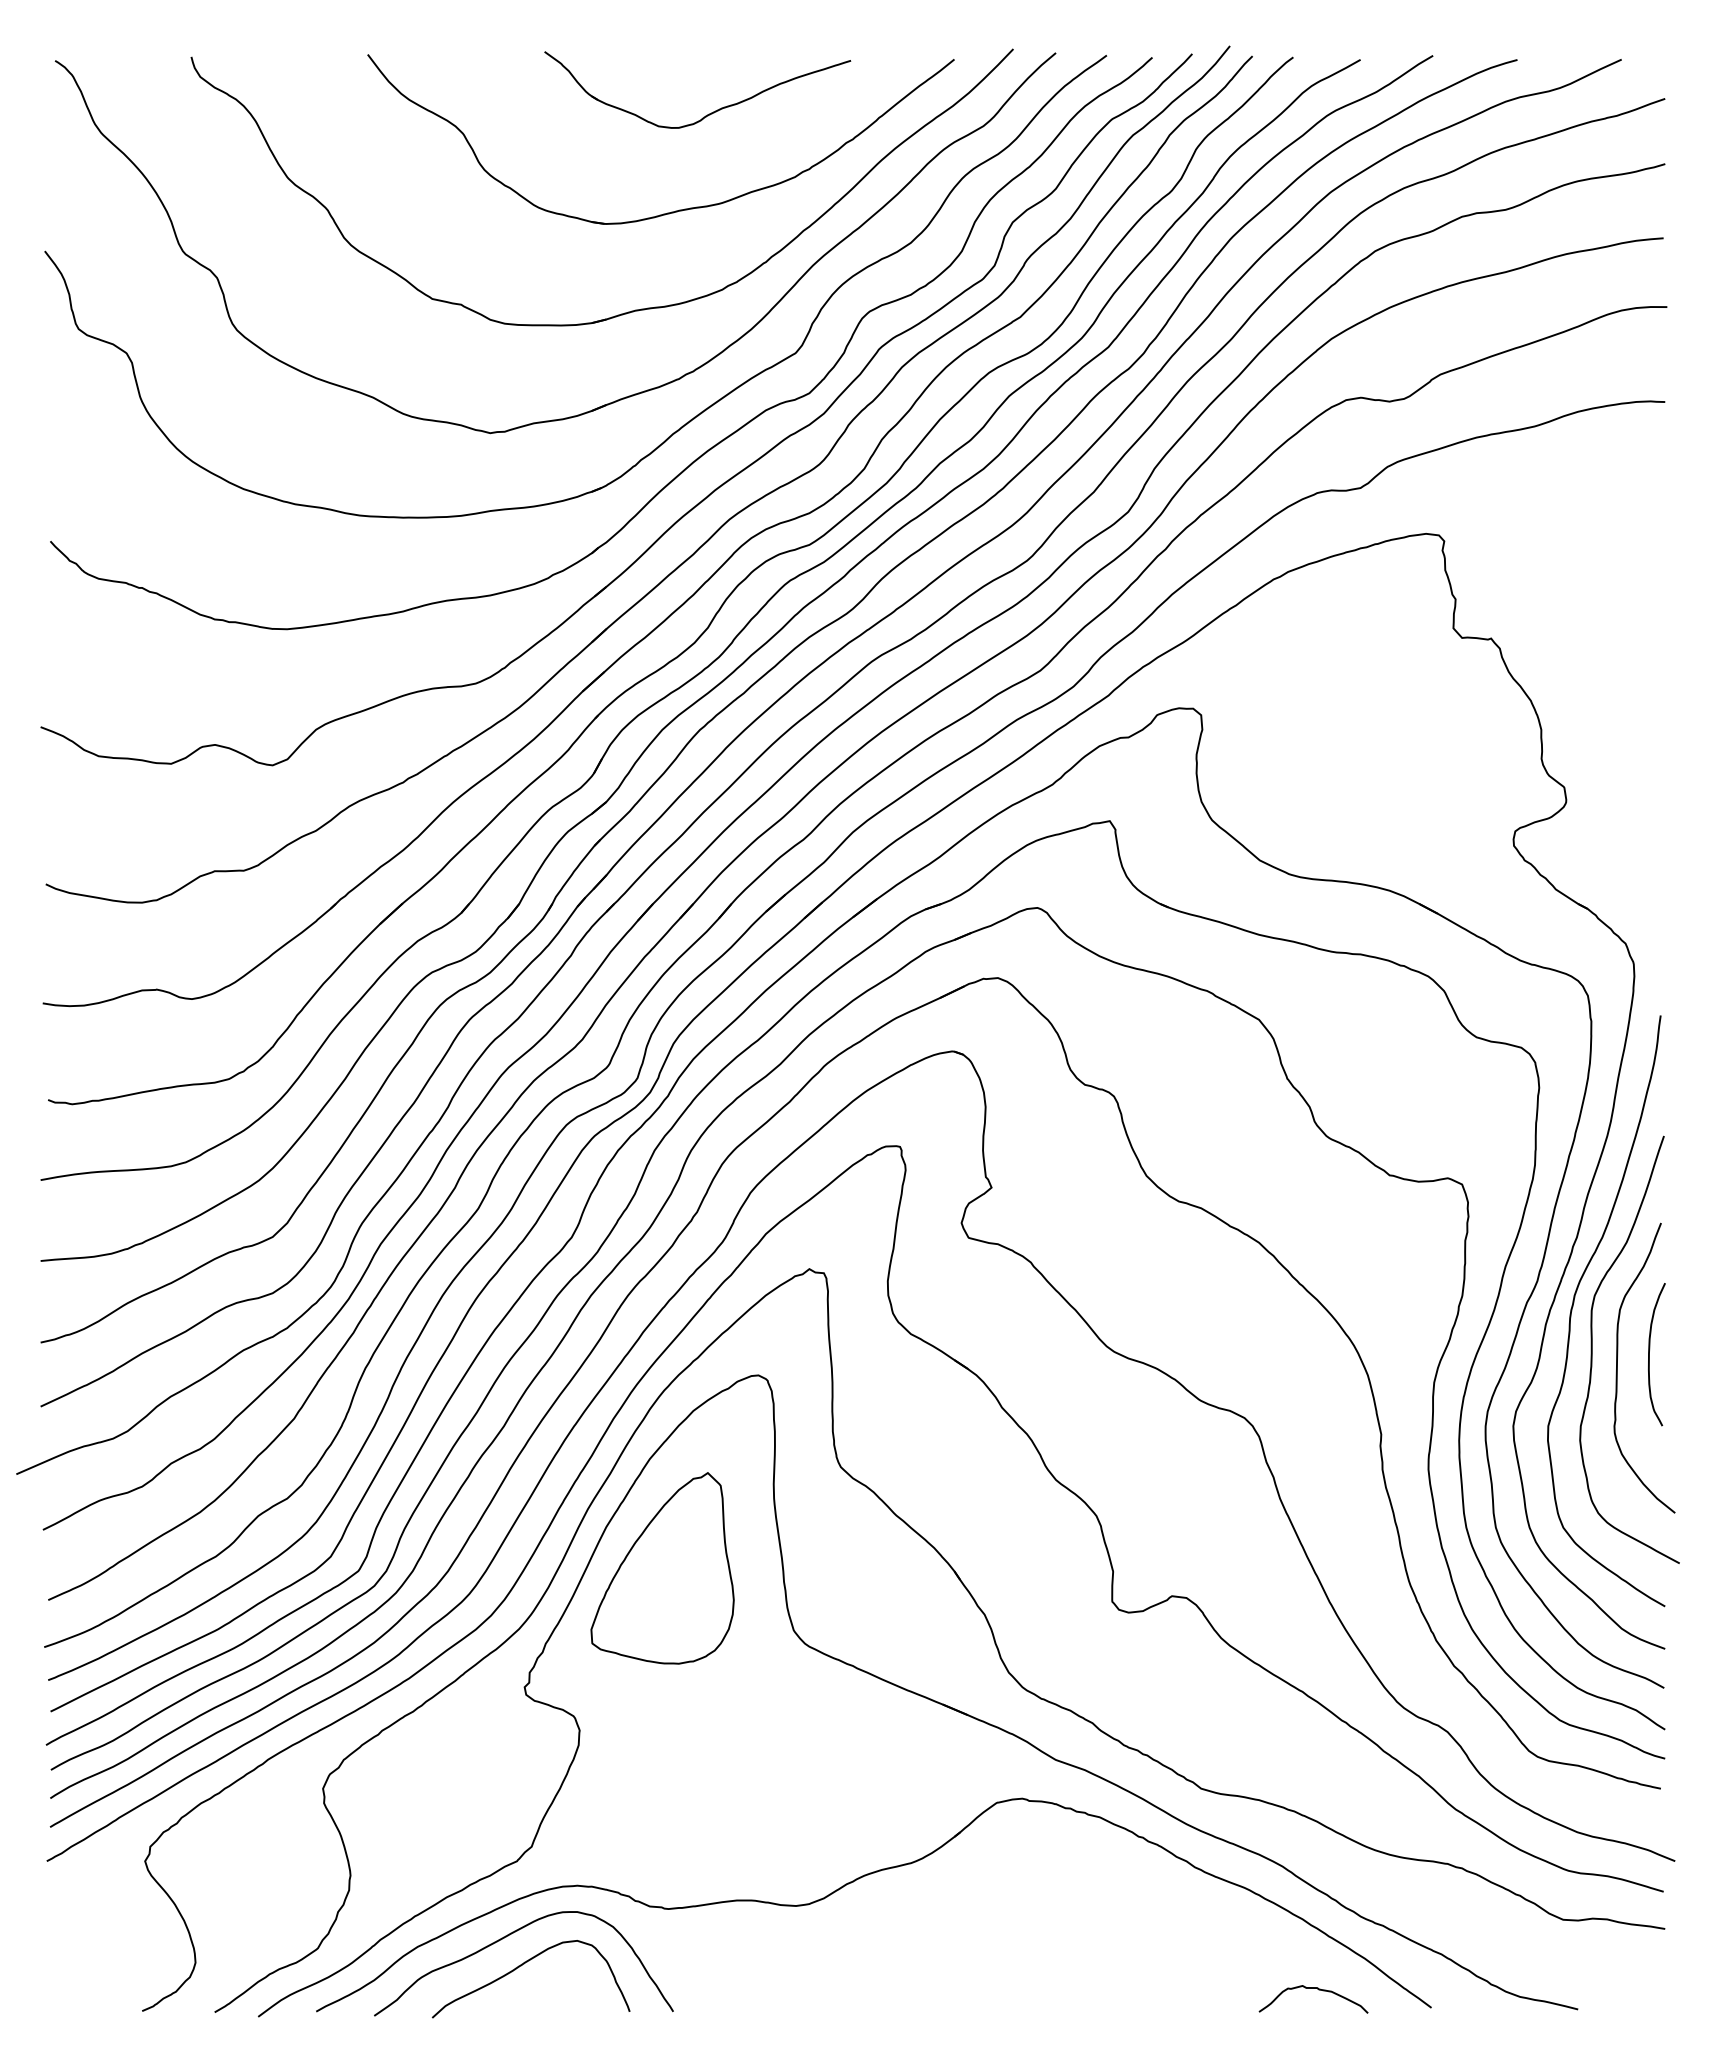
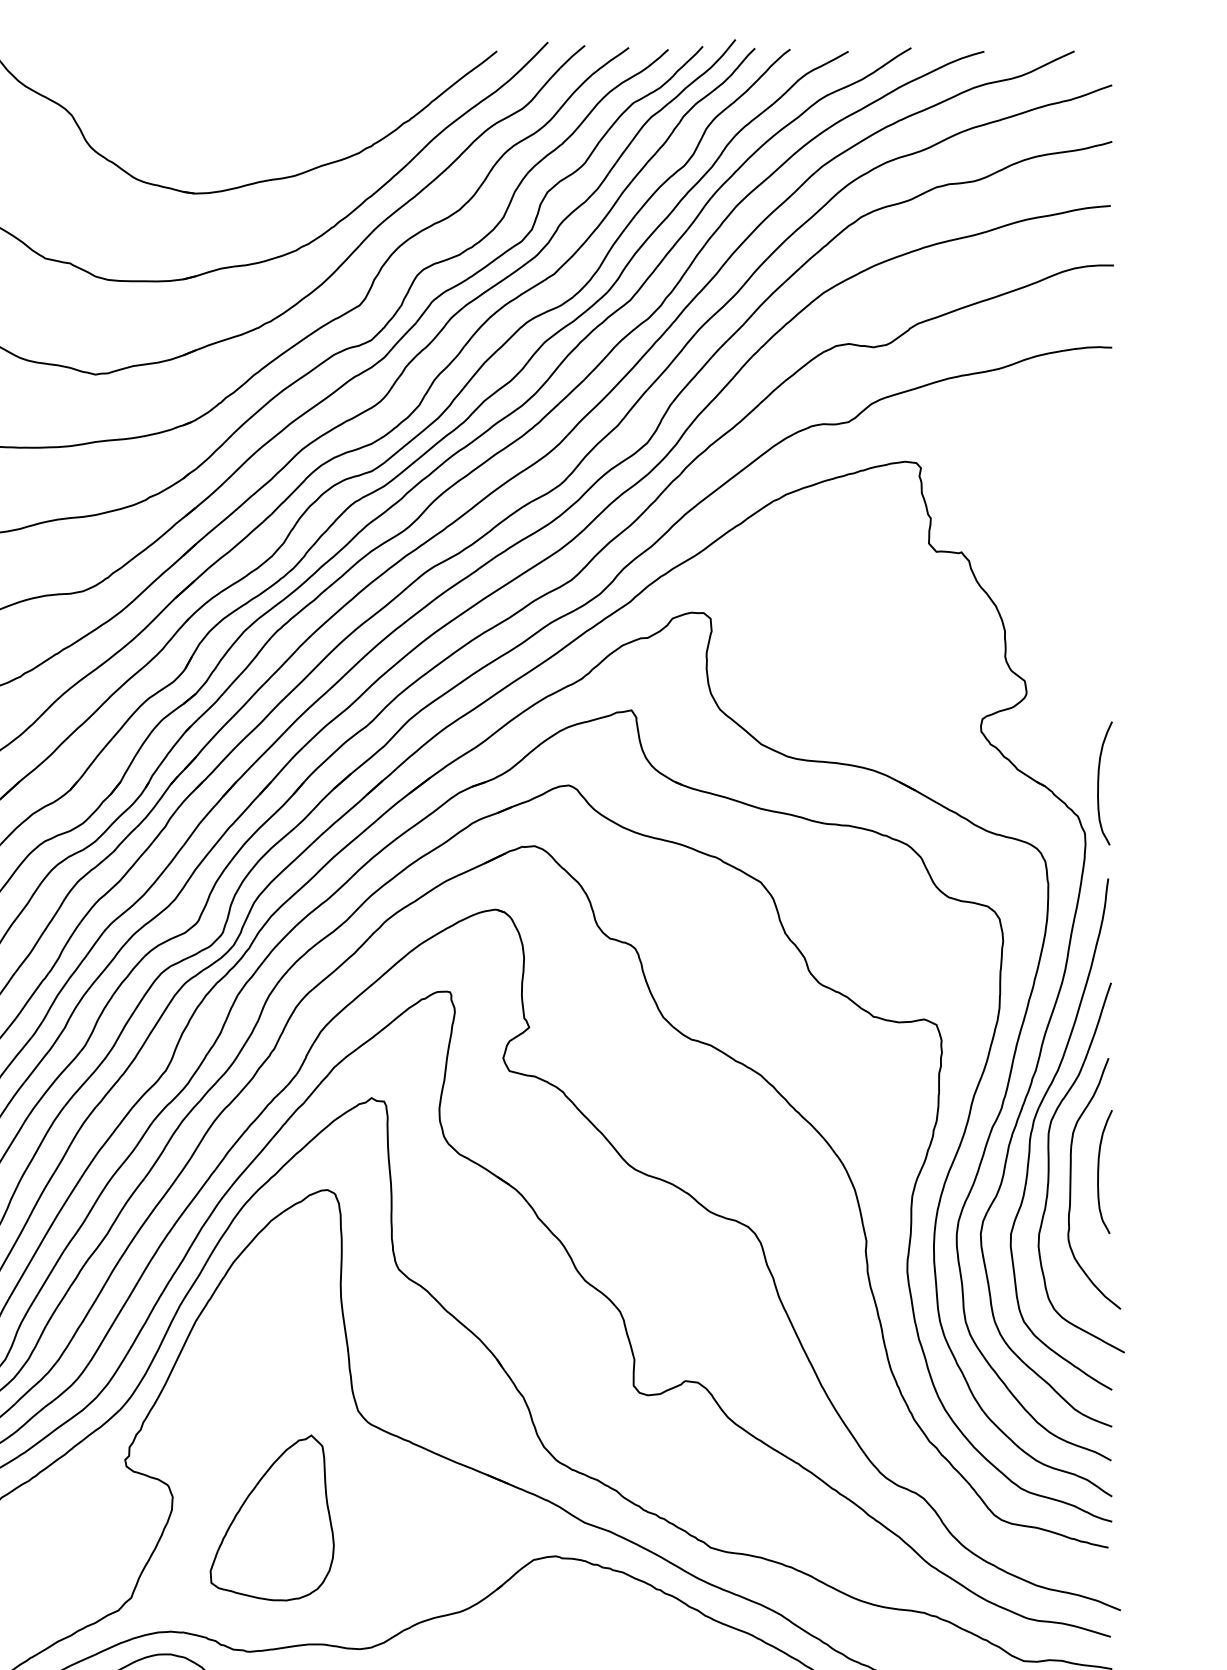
part: (709, 113) -> (285, 97), removed
curve: (1649, 905) -> (1098, 783), added
part: (662, 1568) -> (272, 1518), moved

